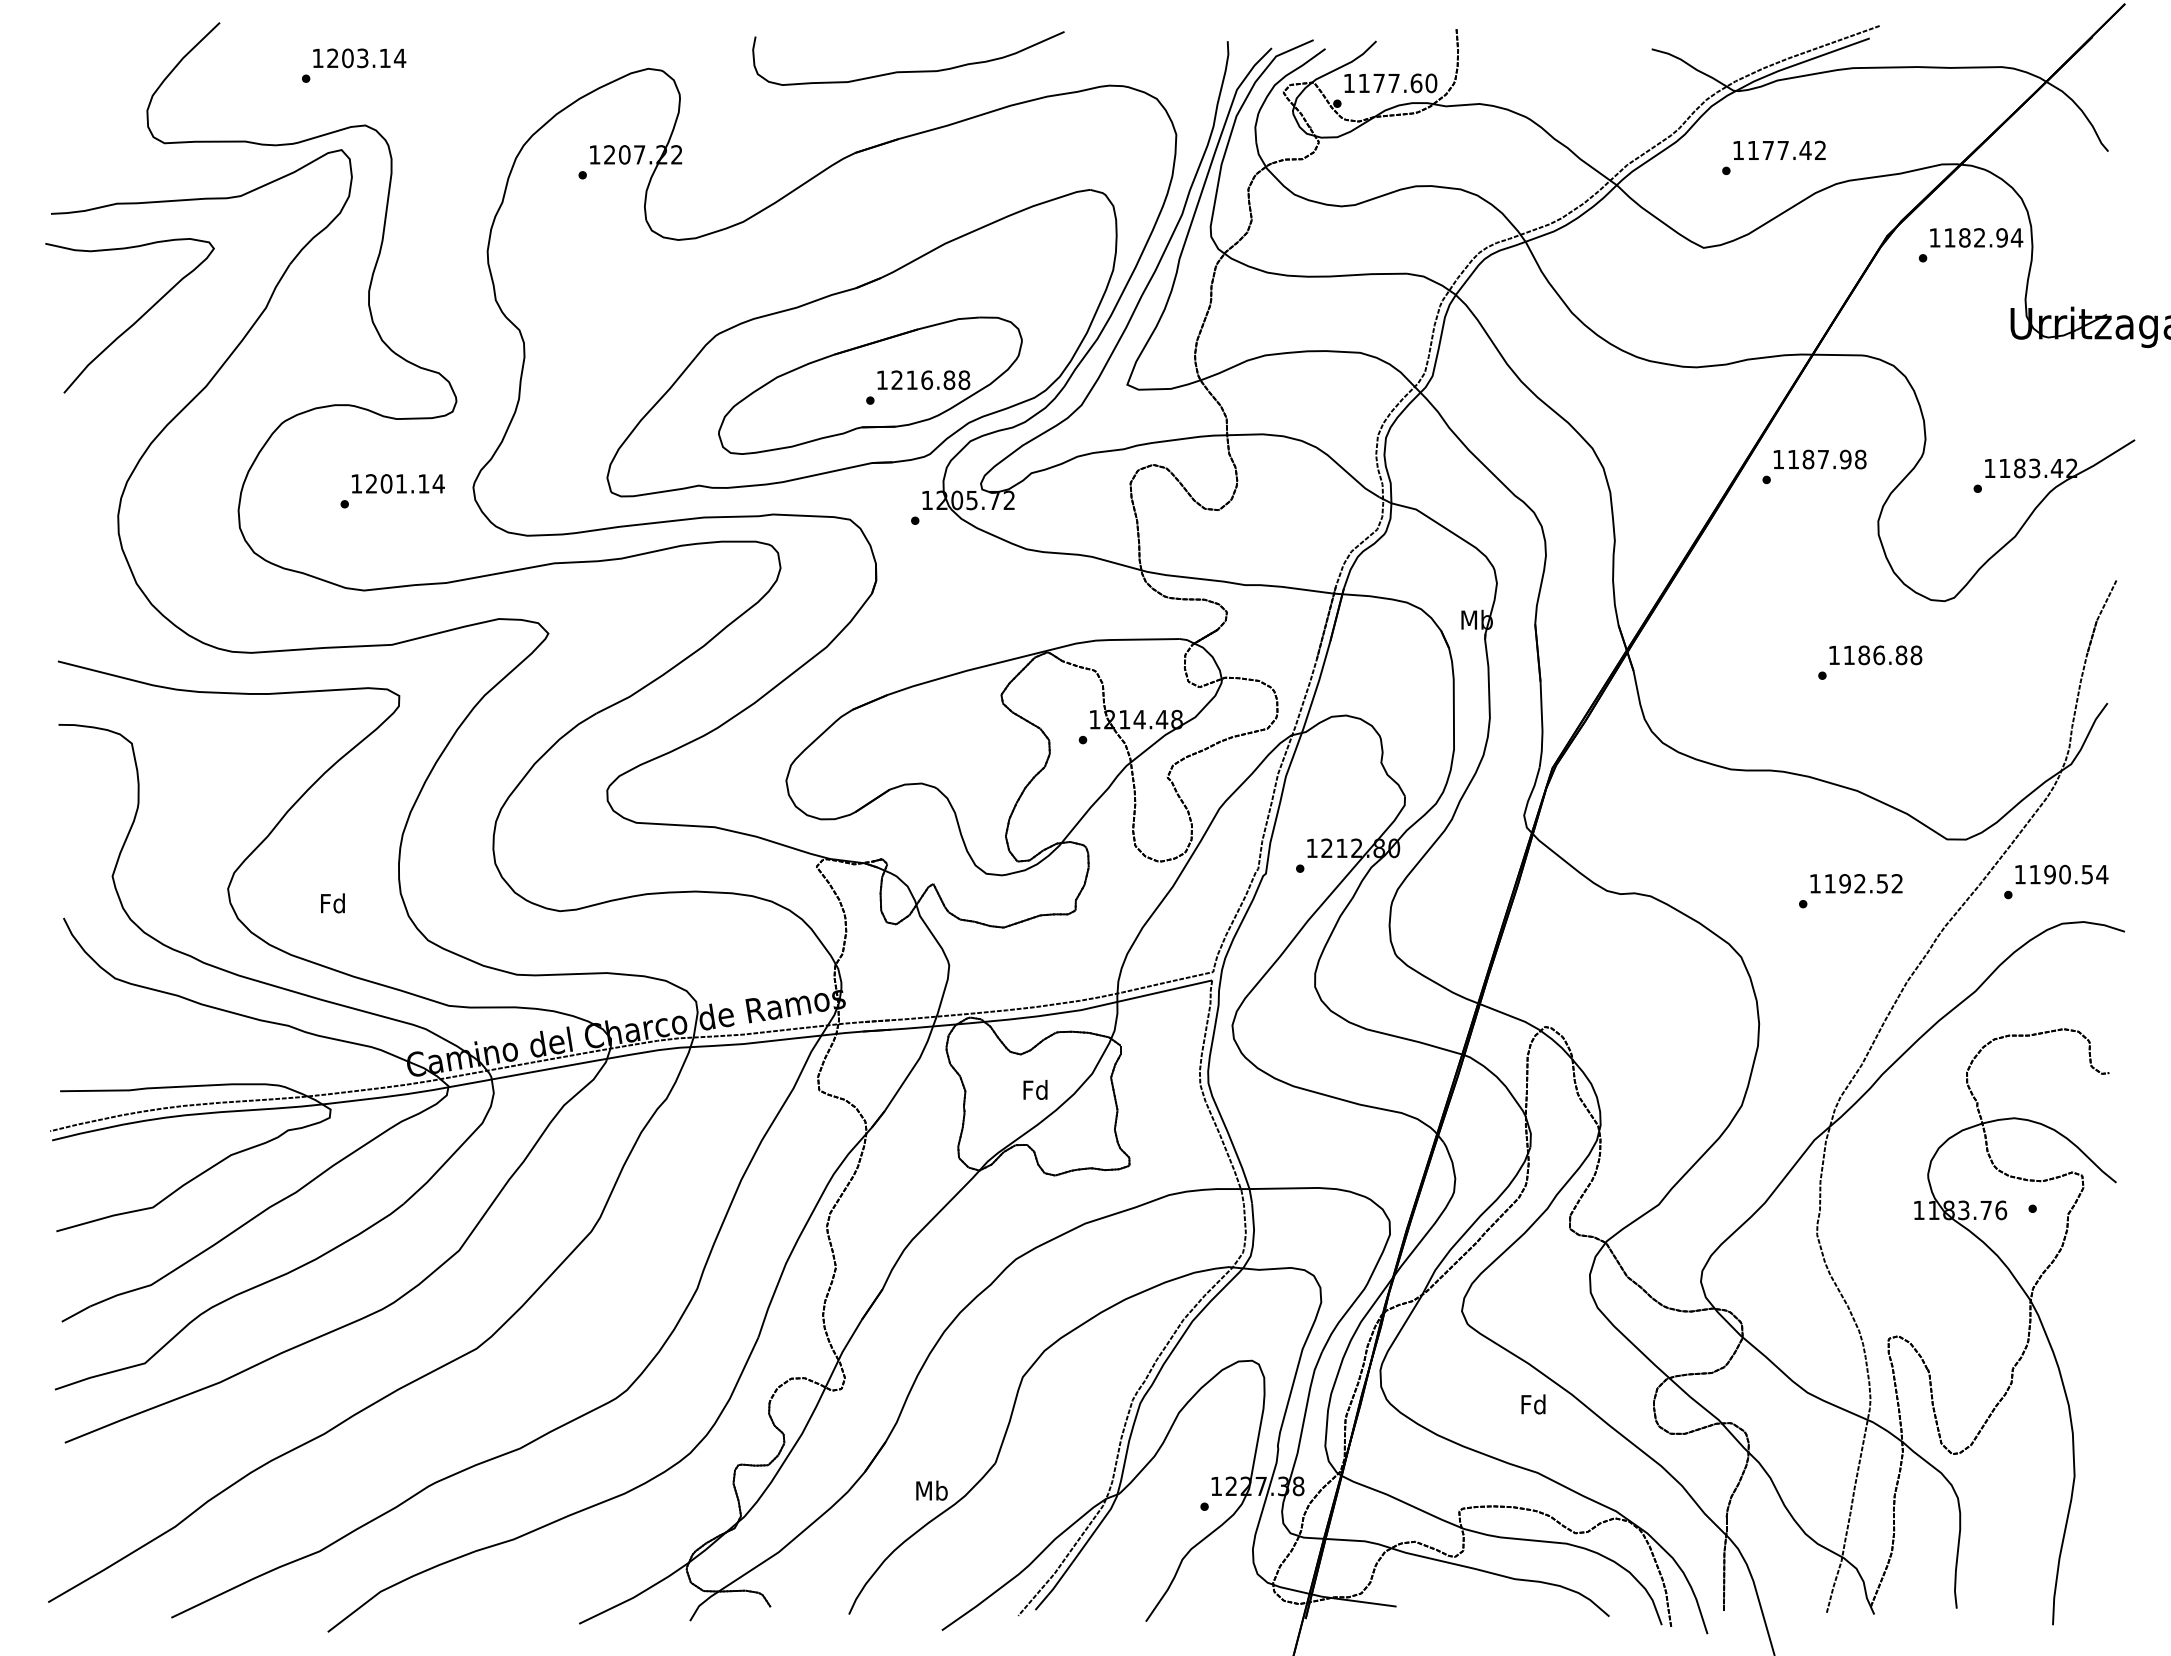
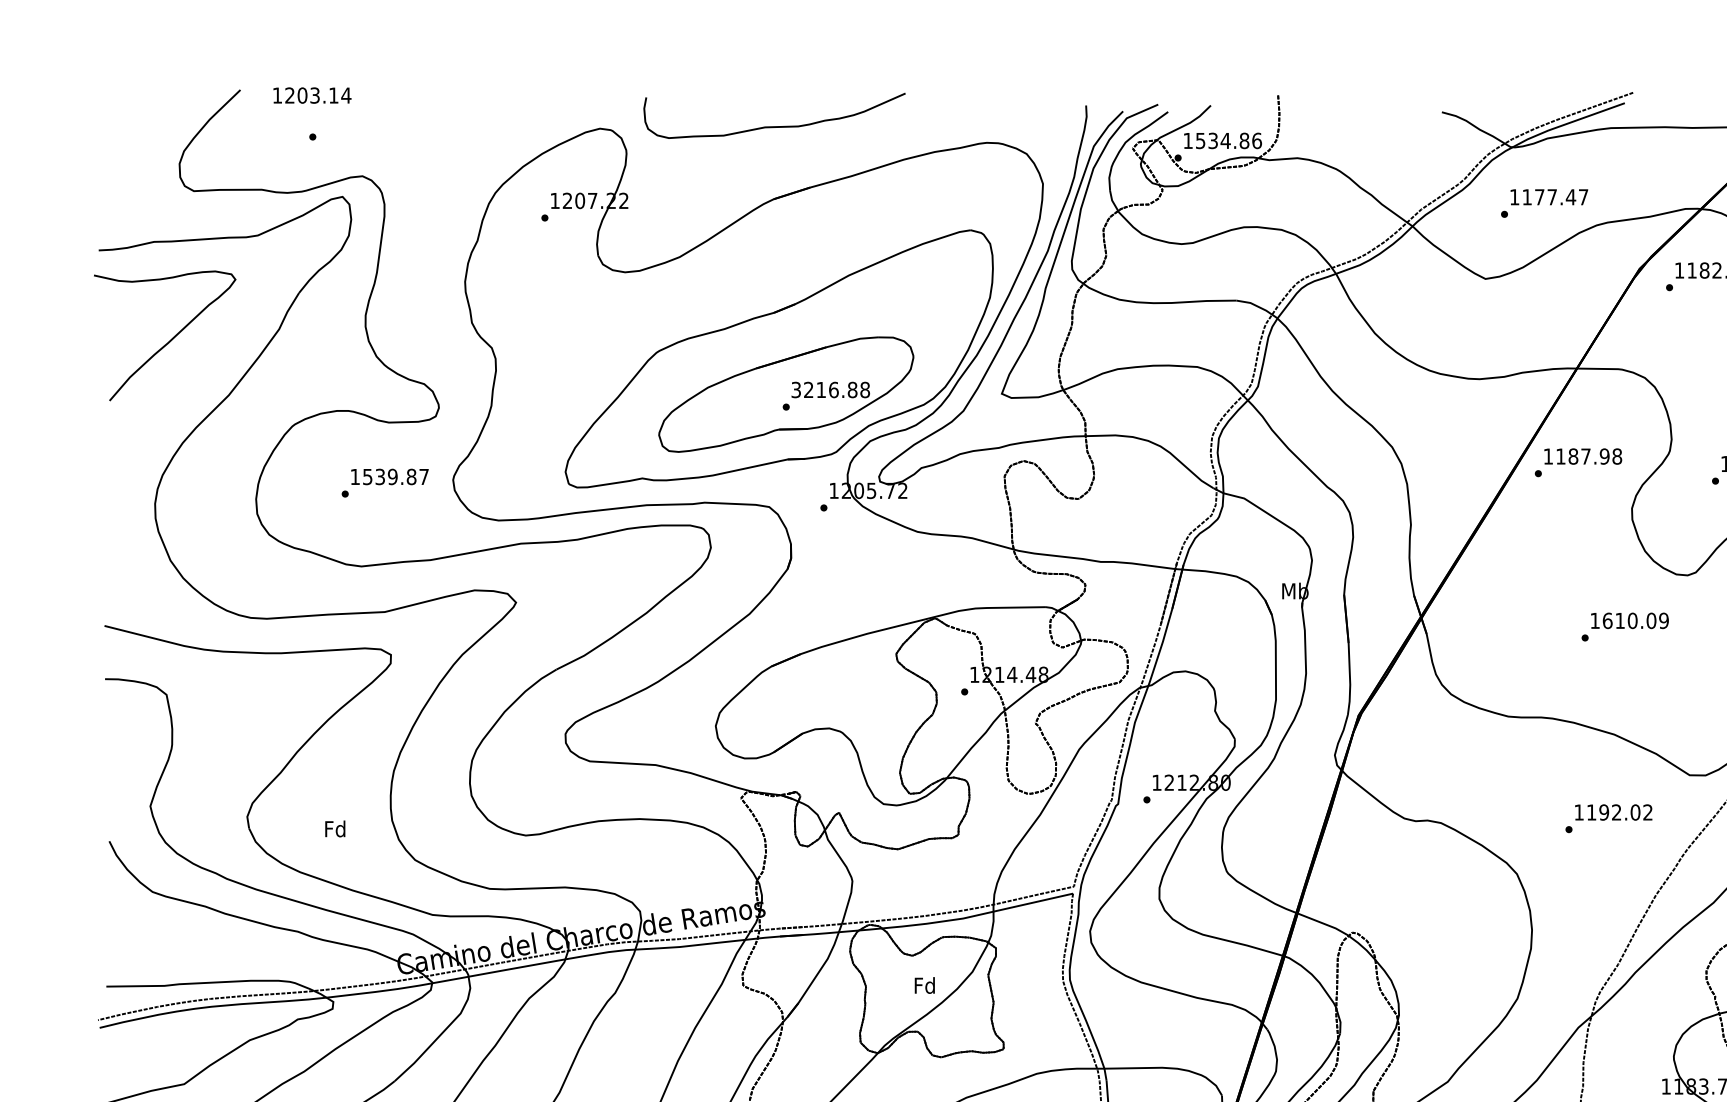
text: (359, 58) -> (312, 95), moved
curve: (912, 70) -> (777, 125), moved
text: (1397, 83) -> (1228, 141), 1177.60 -> 1534.86
text: (1819, 149) -> (1582, 196), 1177.42 -> 1177.47
text: (881, 380) -> (795, 390), 1216.88 -> 3216.88
text: (405, 483) -> (396, 476), 1201.14 -> 1539.87
text: (1882, 655) -> (1635, 620), 1186.88 -> 1610.09
text: (1882, 883) -> (1635, 812), 1192.52 -> 1192.02

